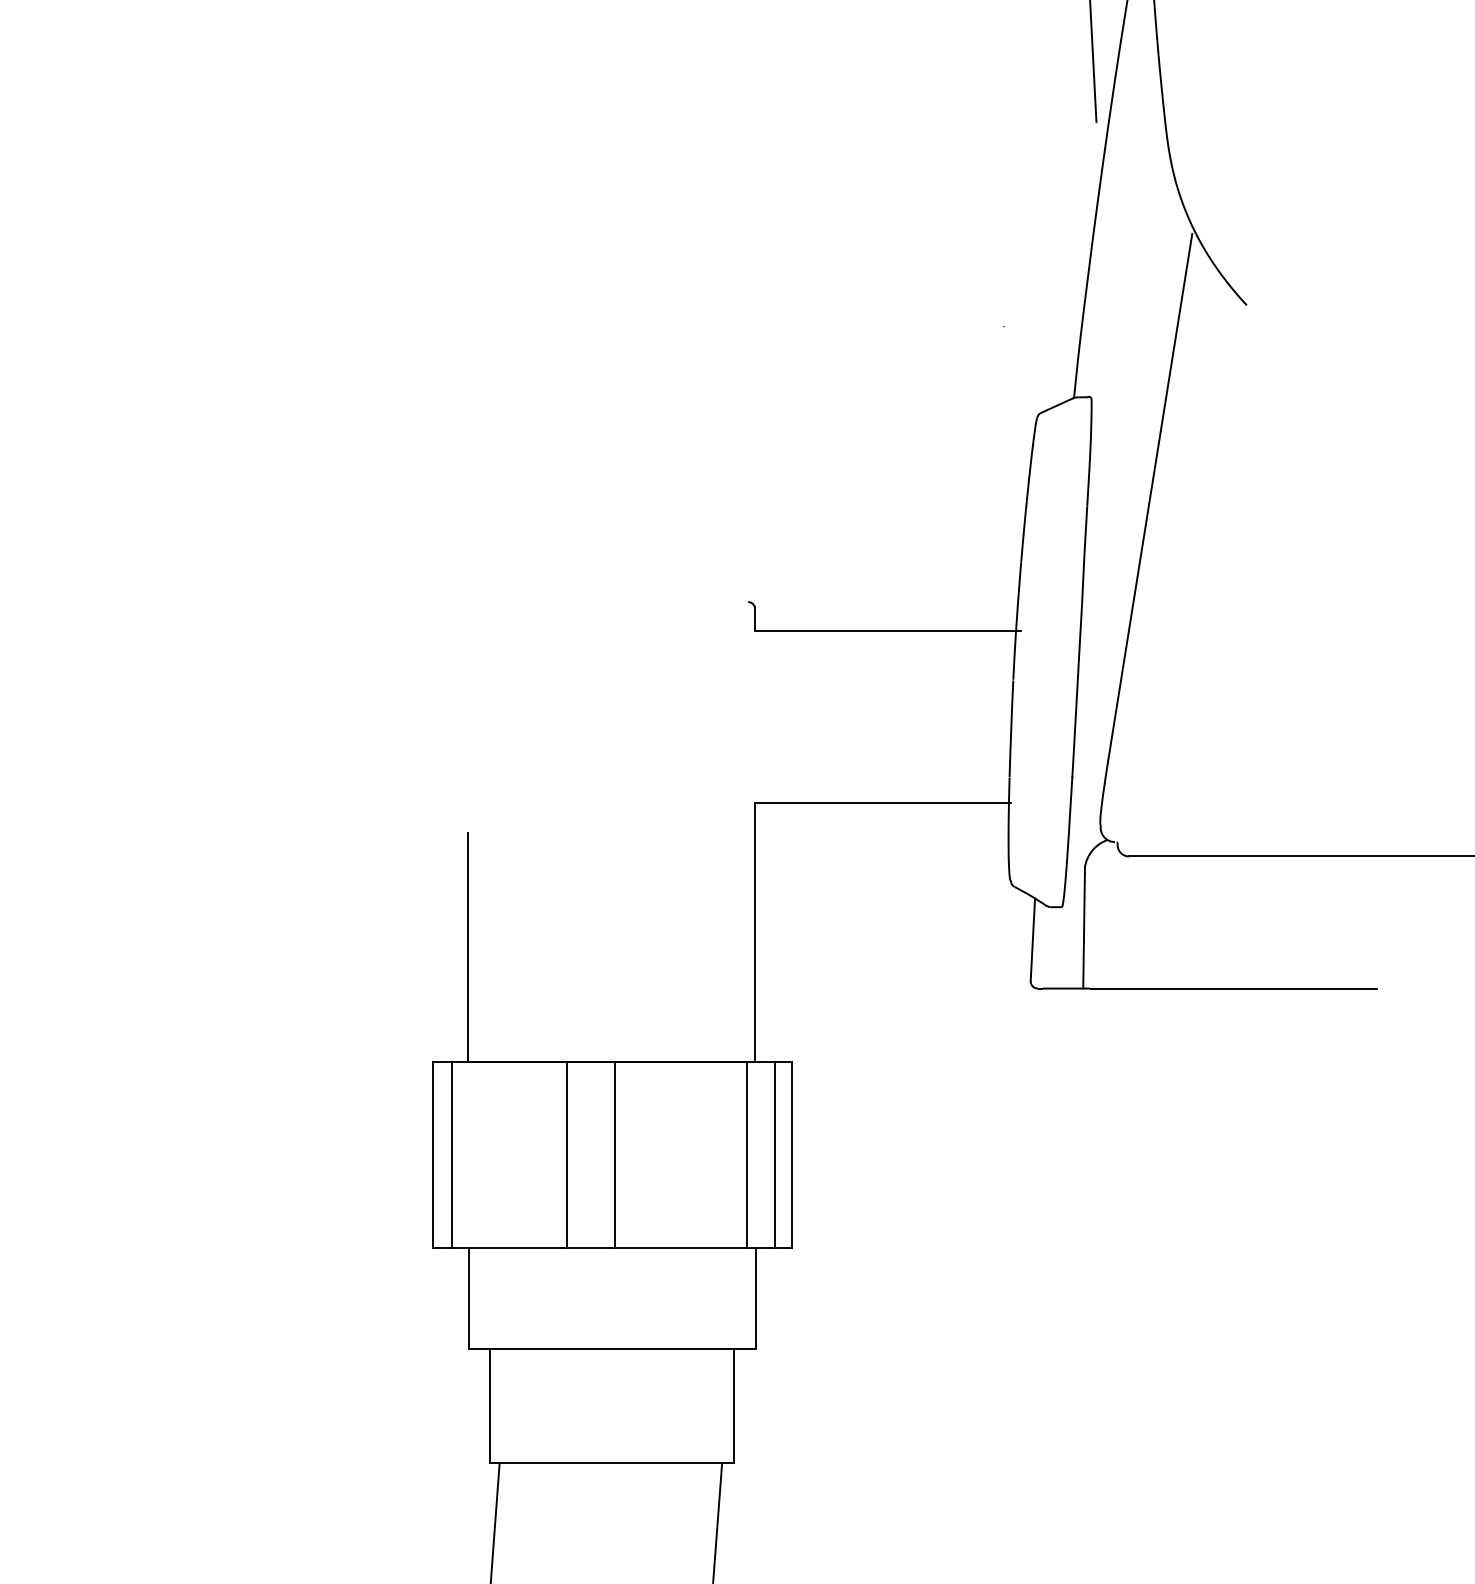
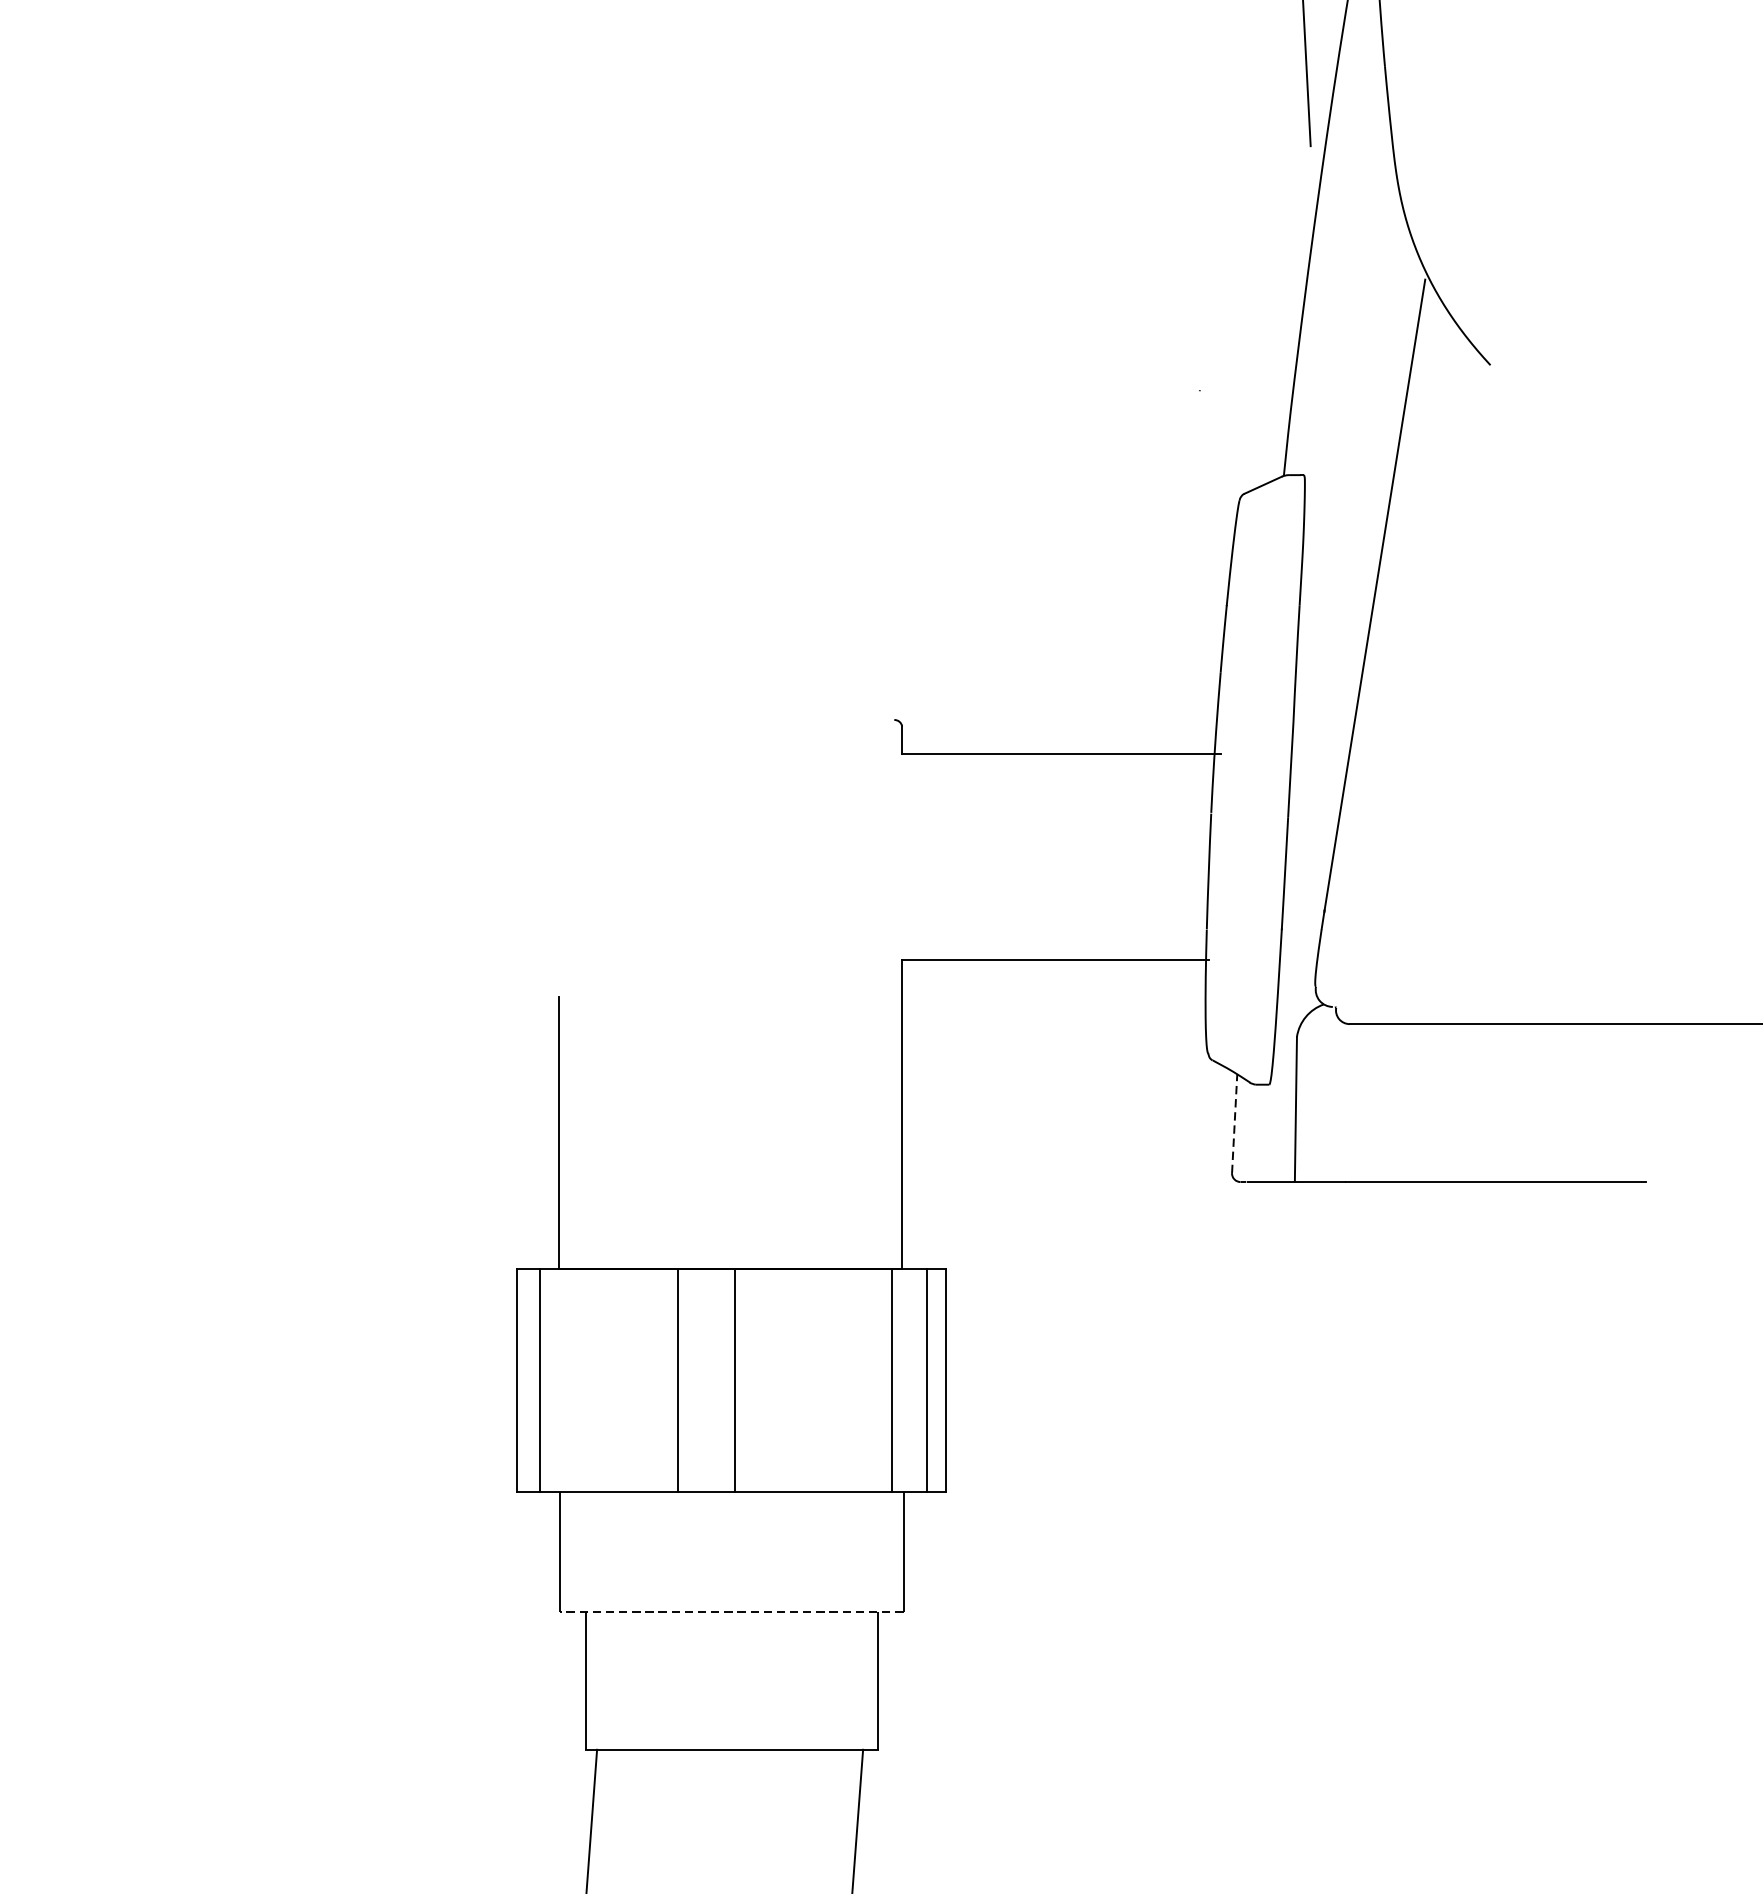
line: (1032, 939) -> (1234, 1123), solid -> dashed
line: (612, 1348) -> (732, 1612), solid -> dashed

